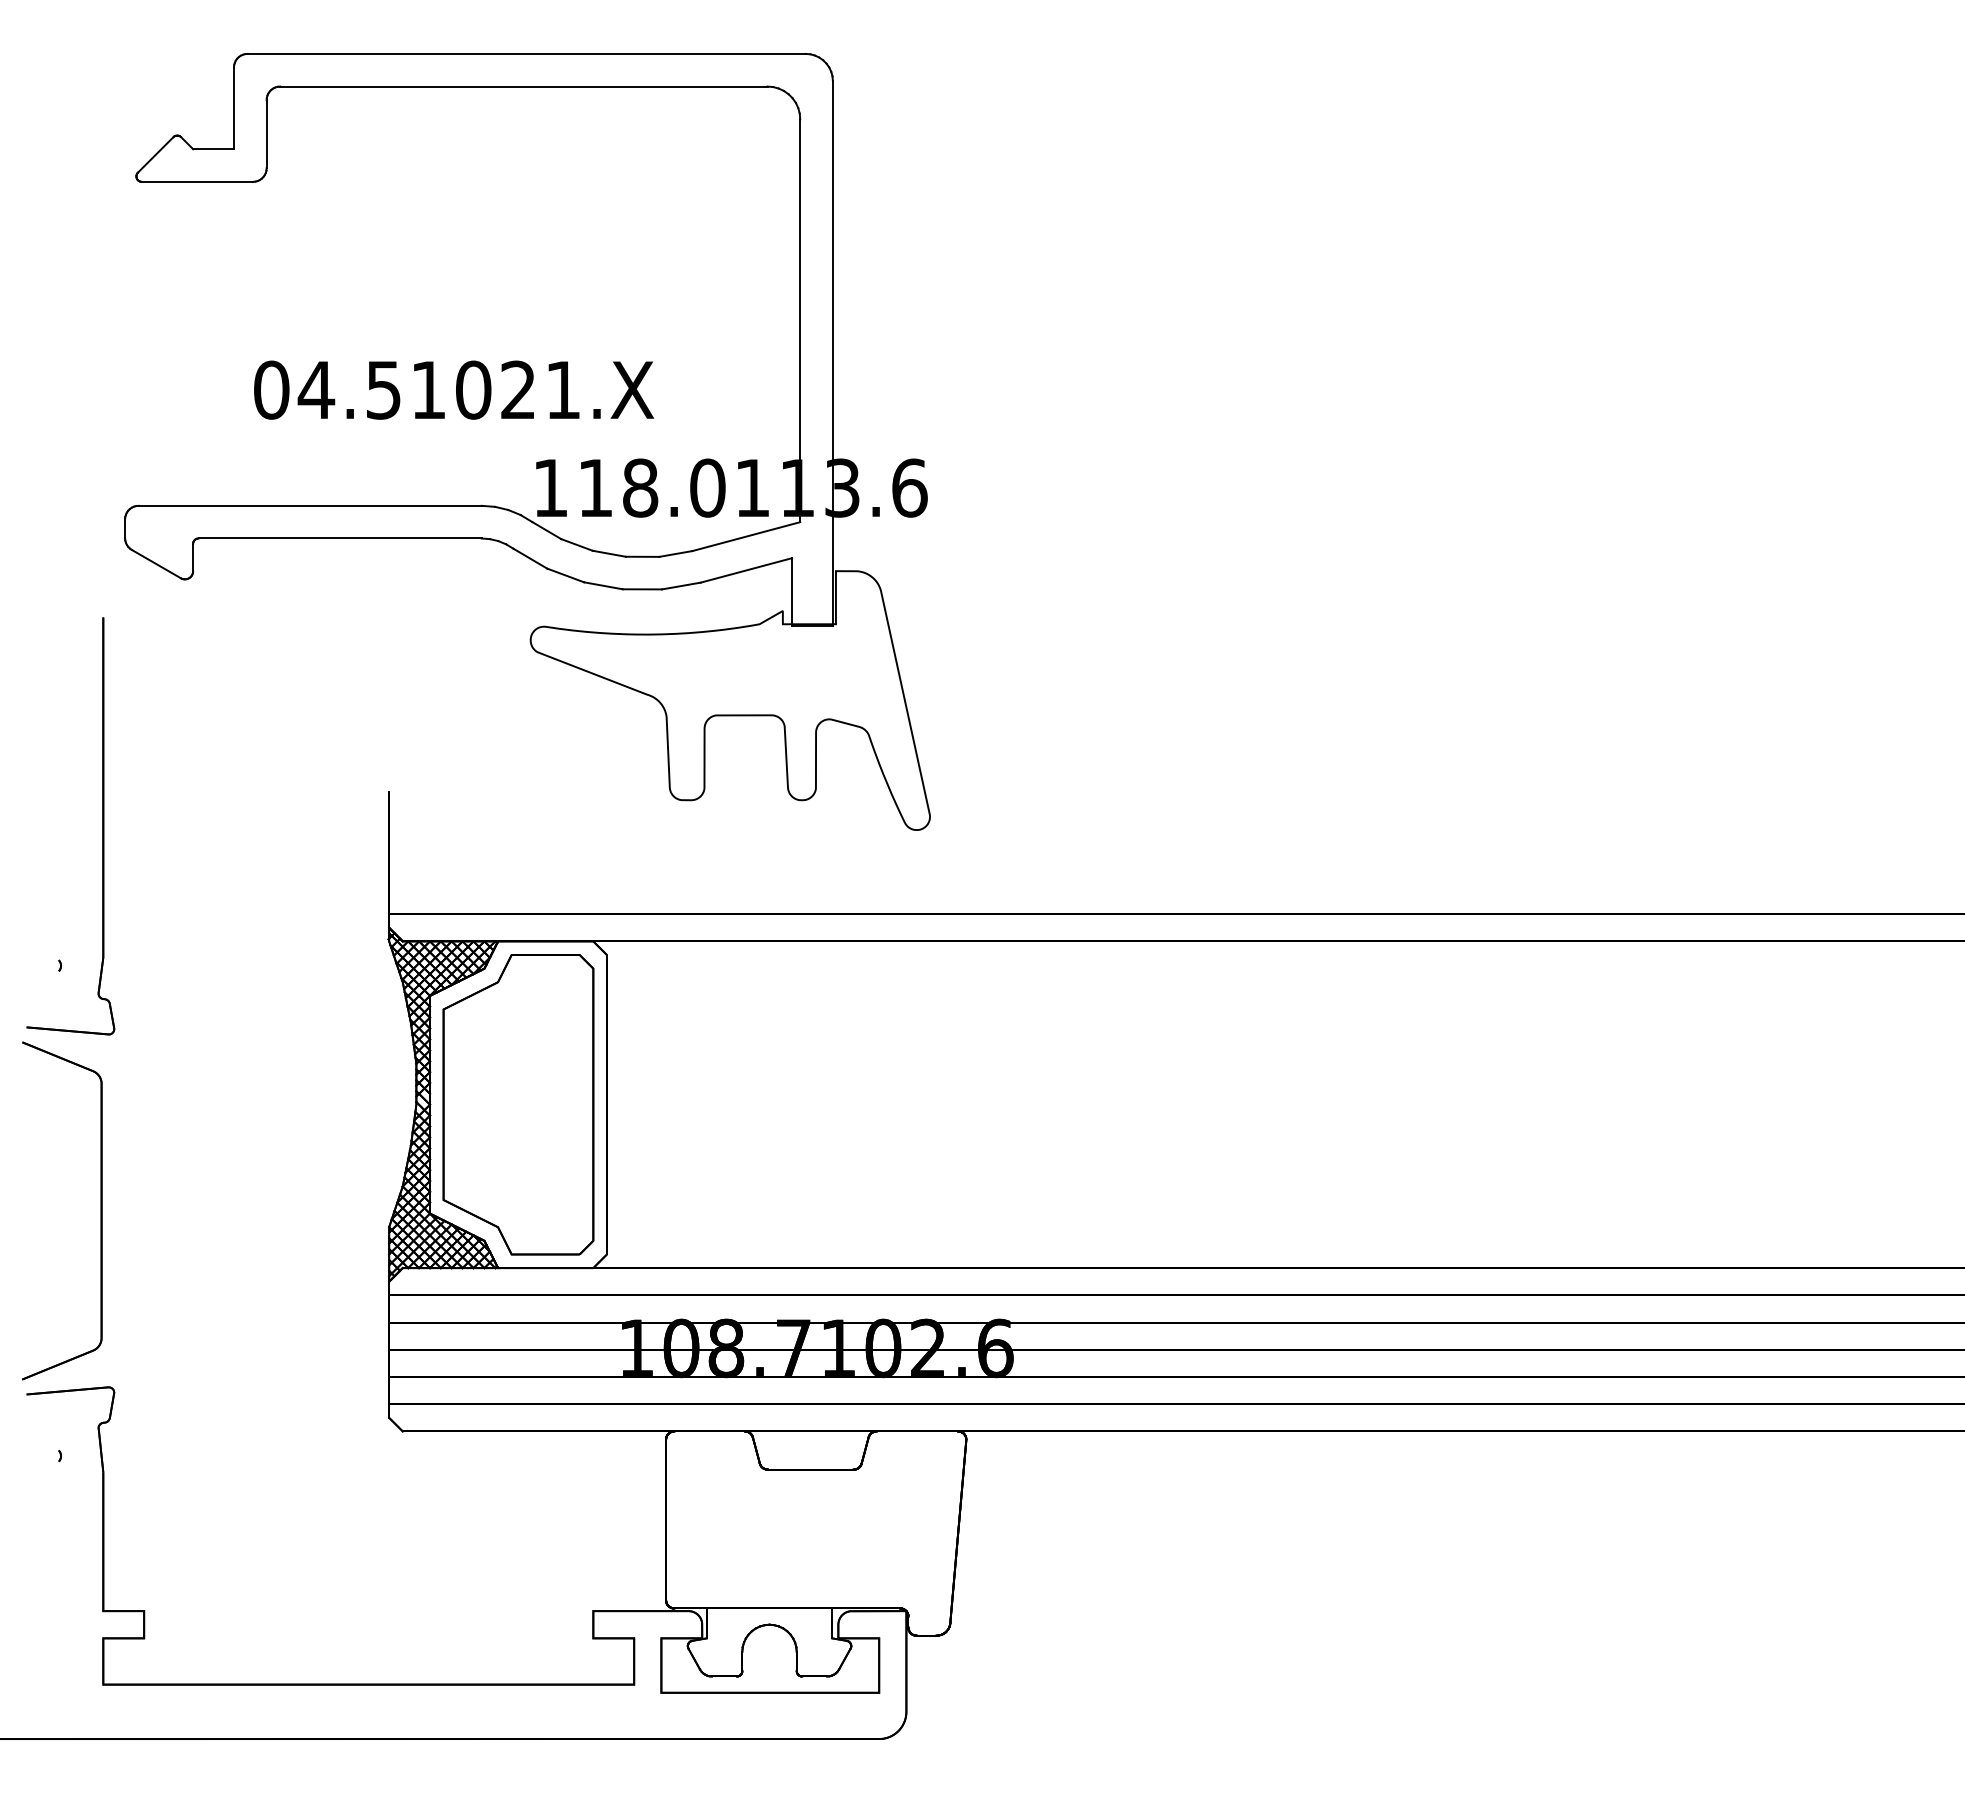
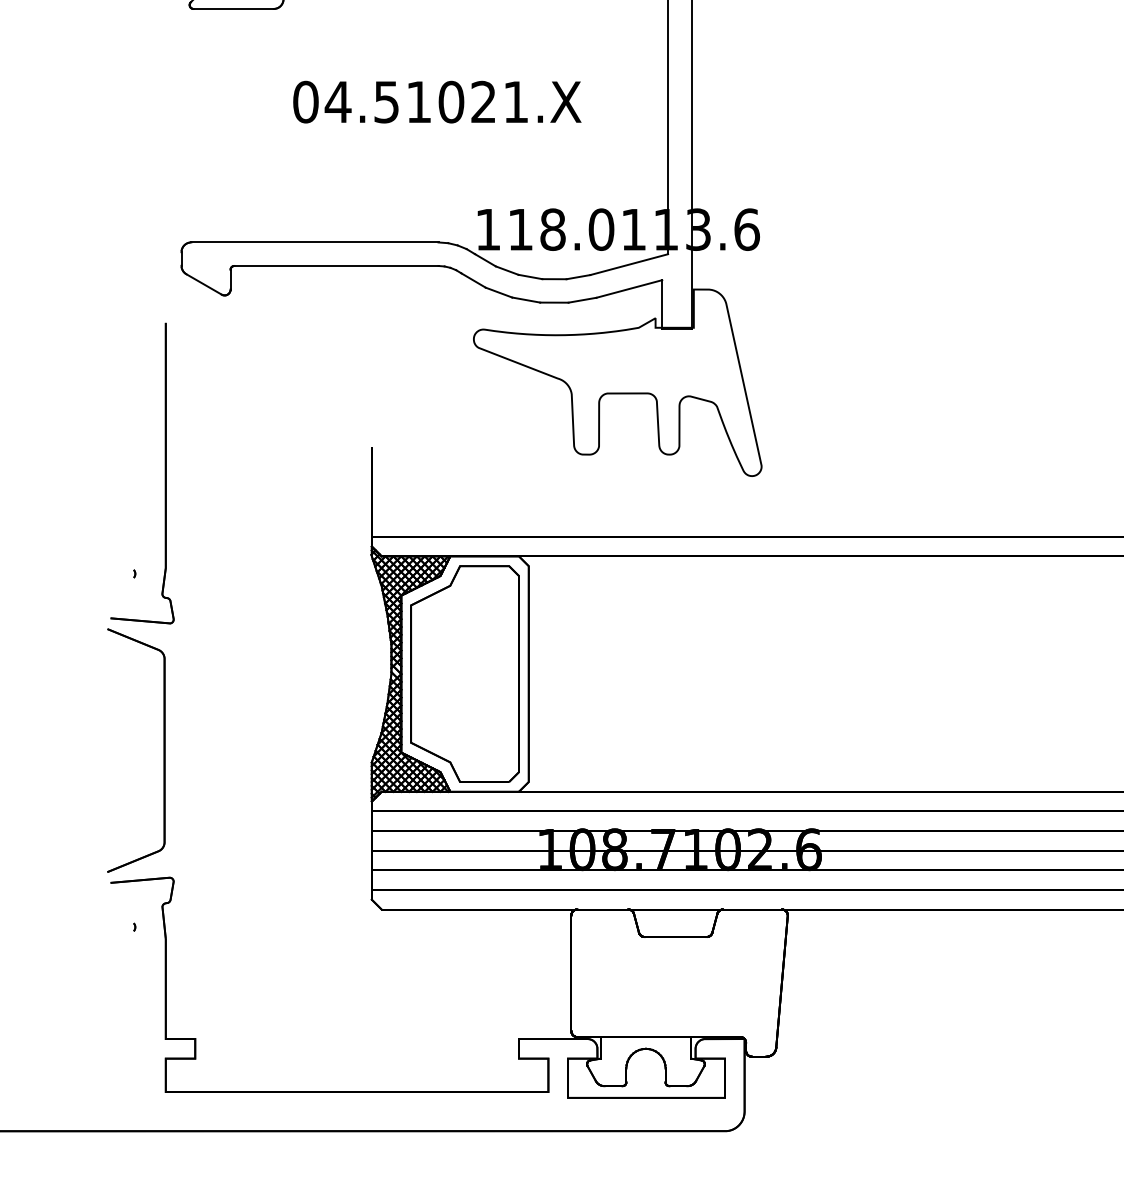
text: (454, 389) -> (437, 101), moved

